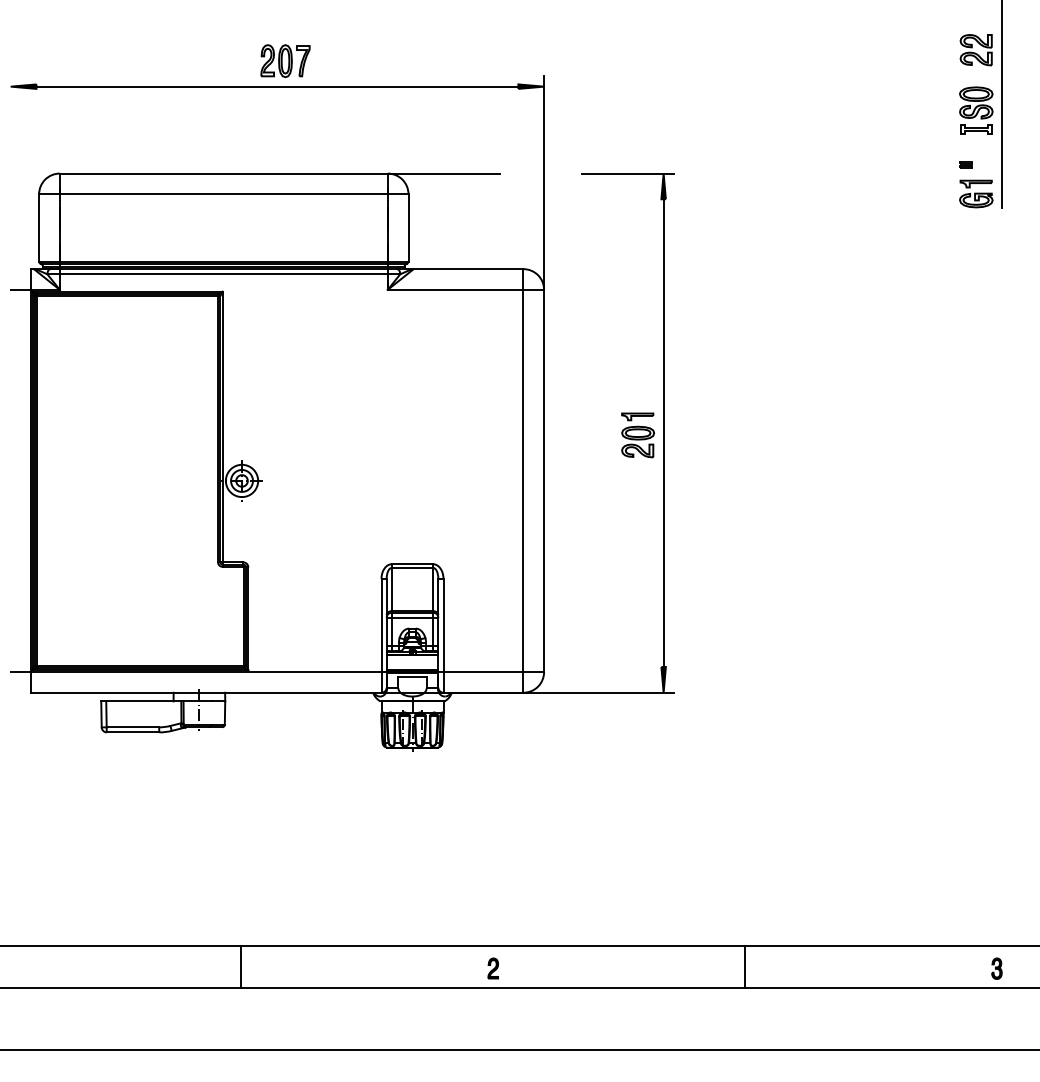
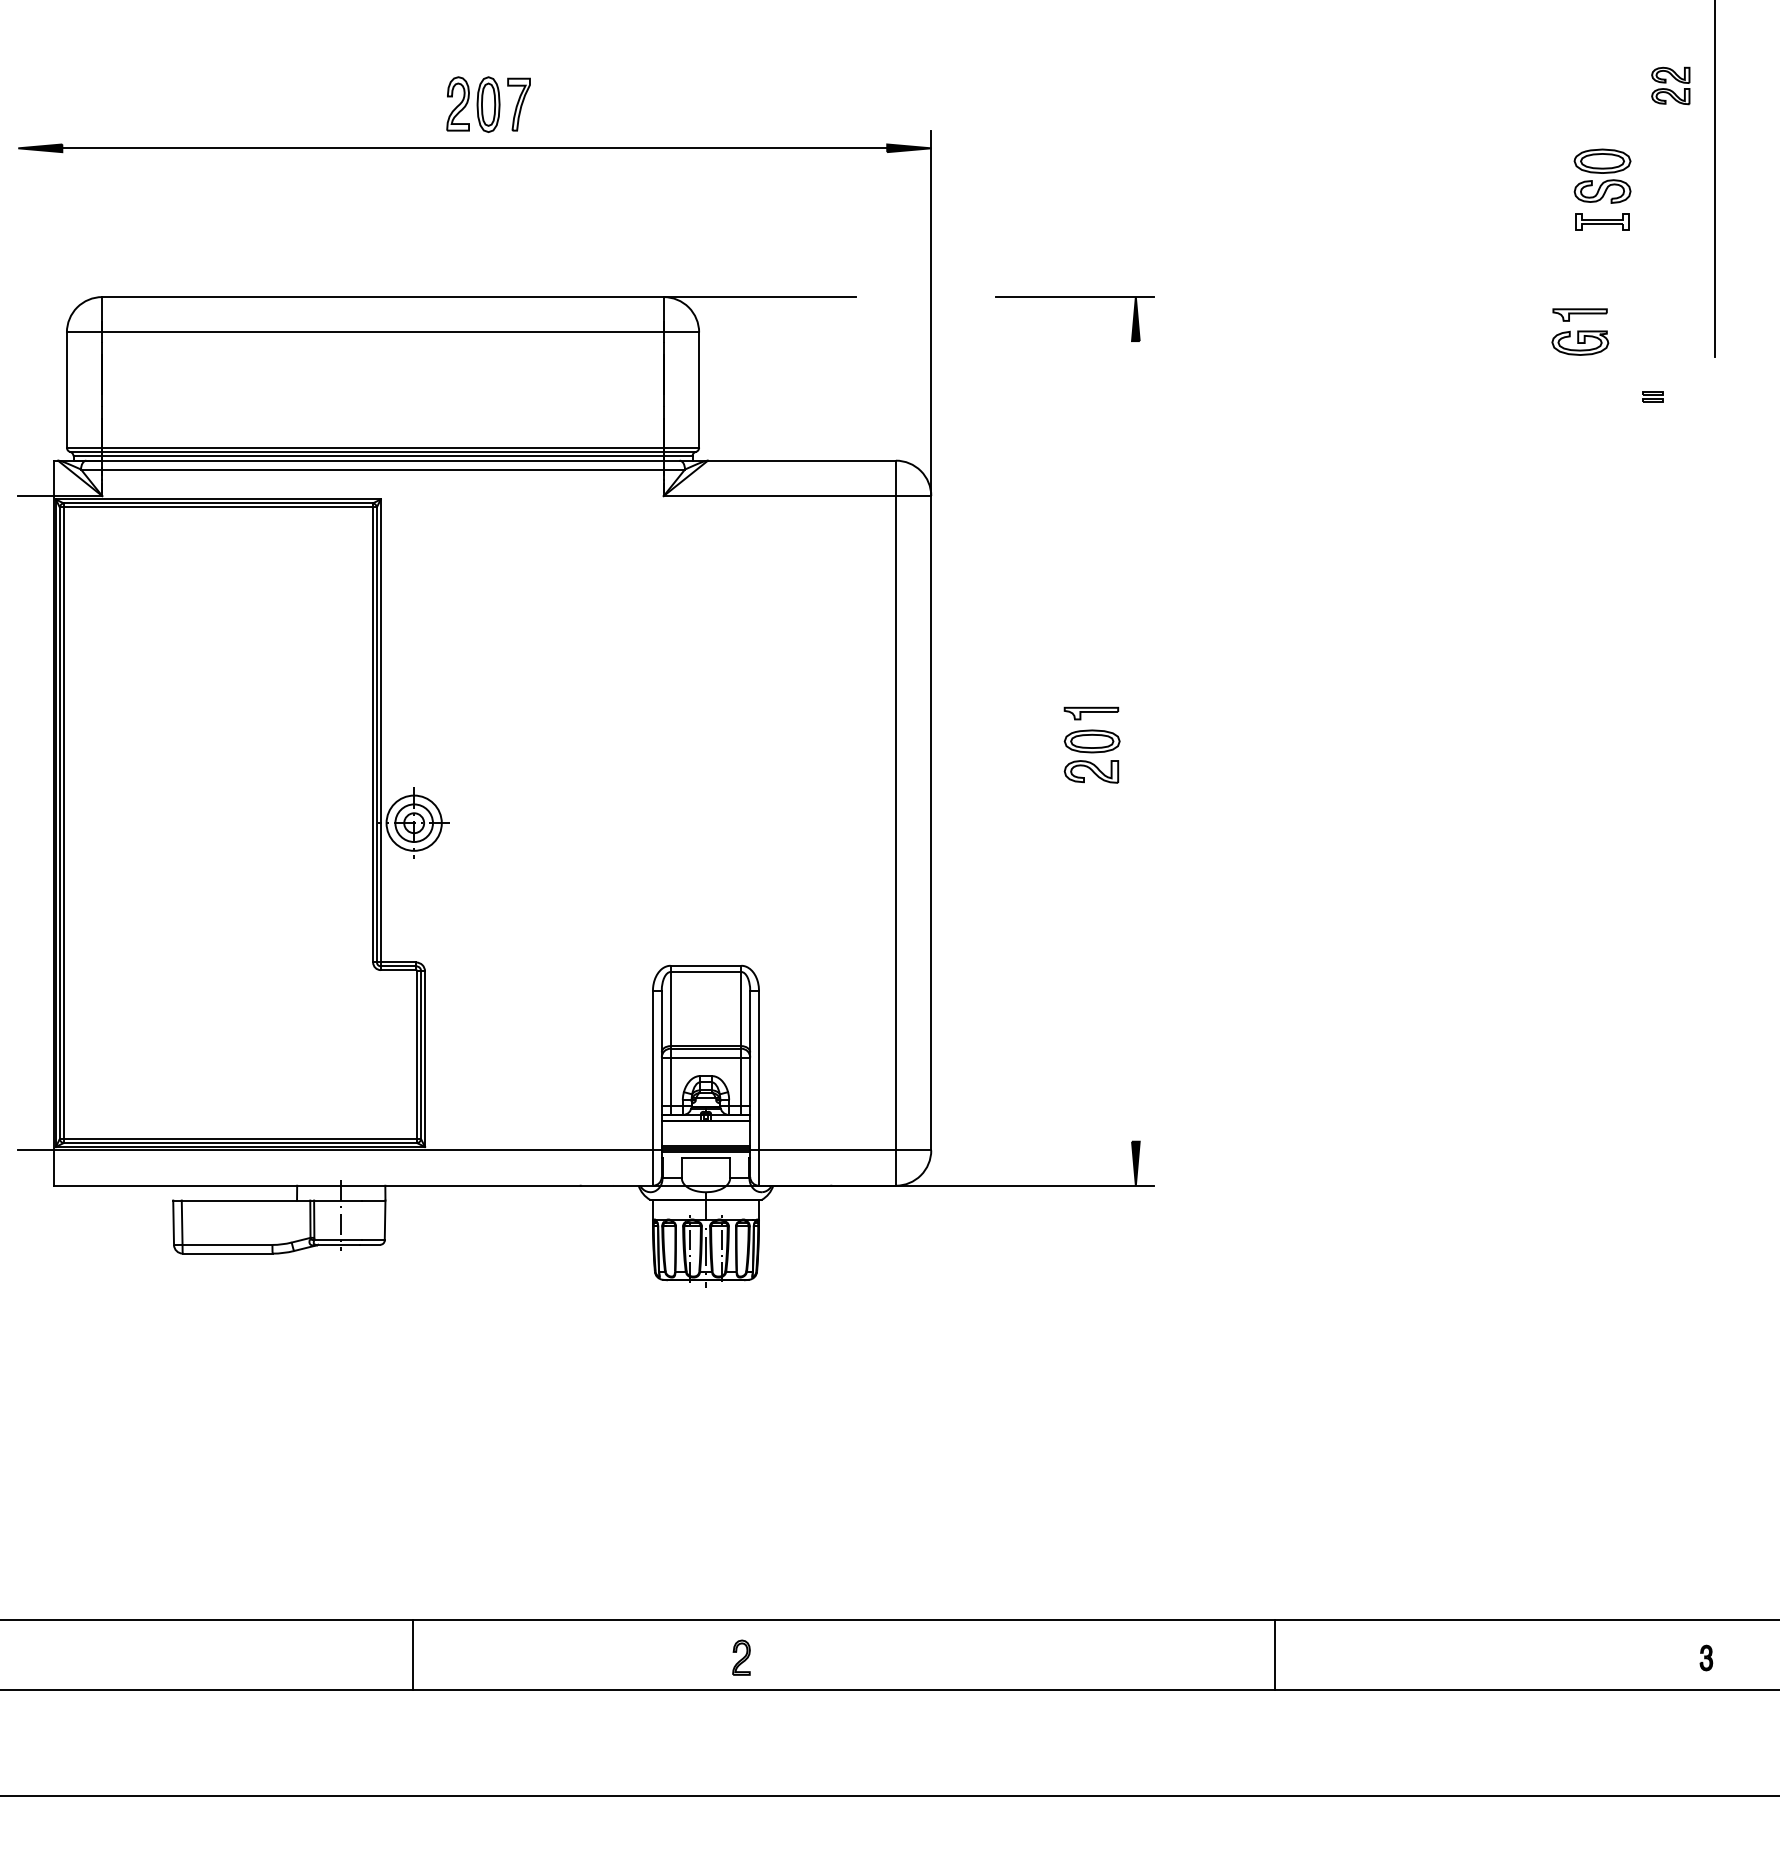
part: (975, 50) -> (1669, 86), size x0.7
part: (976, 110) -> (1602, 189), moved
part: (965, 164) -> (1652, 396), moved
part: (976, 193) -> (1580, 331), moved
line: (663, 433) -> (1135, 741), removed
part: (492, 968) -> (740, 1657), moved
part: (996, 968) -> (1705, 1657), size x0.7

